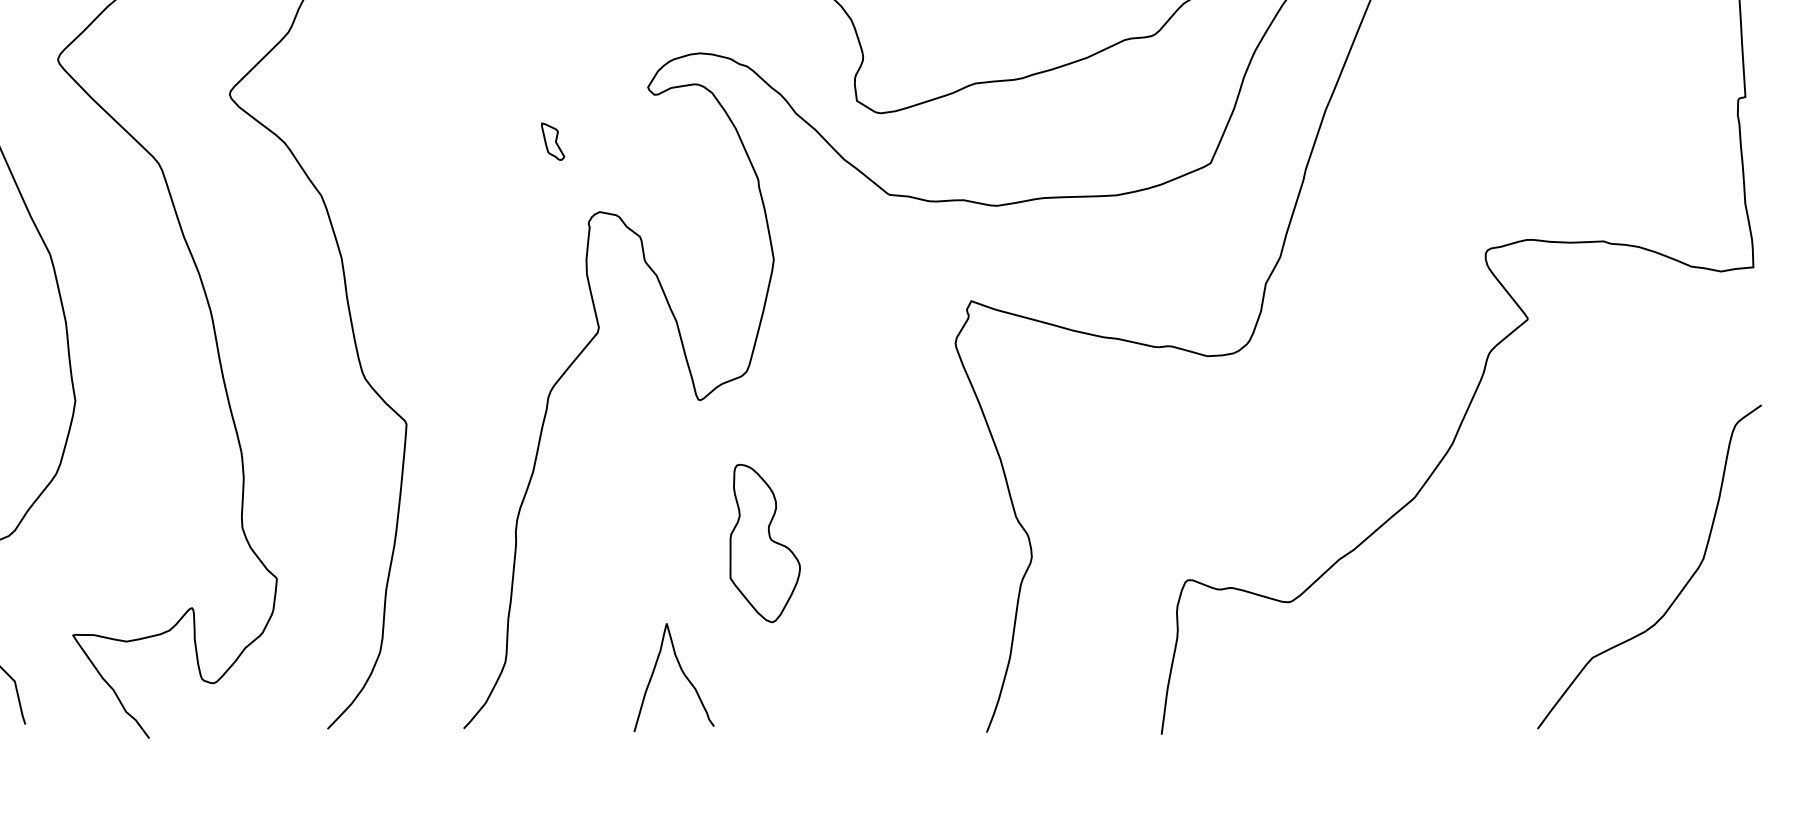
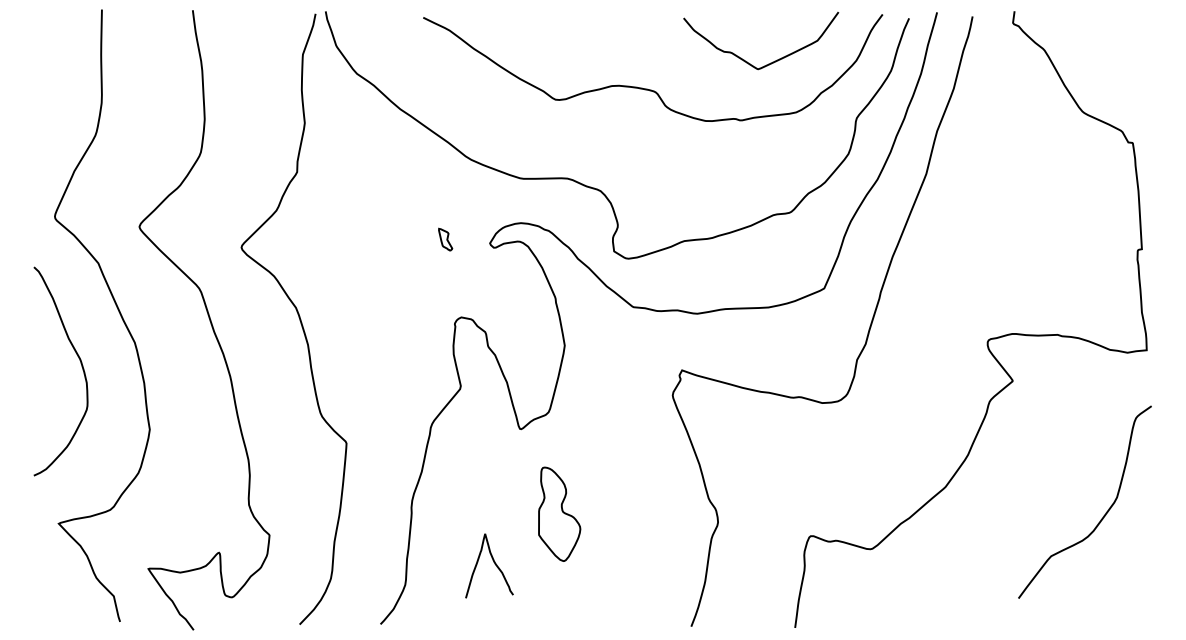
part: (552, 141) -> (445, 239), moved
curve: (1680, 589) -> (1103, 515), moved
curve: (680, 671) -> (493, 562), moved

